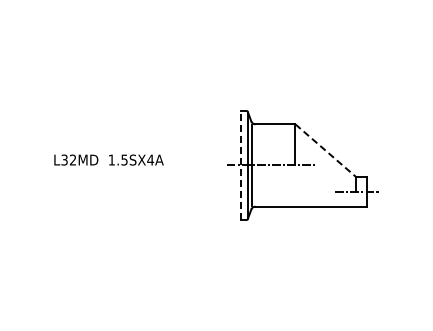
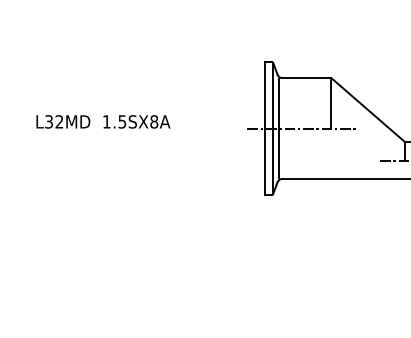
line: (326, 150) -> (369, 110), dashed -> solid
text: (150, 159) -> (154, 121), 1.5SX4A -> 1.5SX8A
line: (241, 165) -> (265, 128), dashed -> solid

